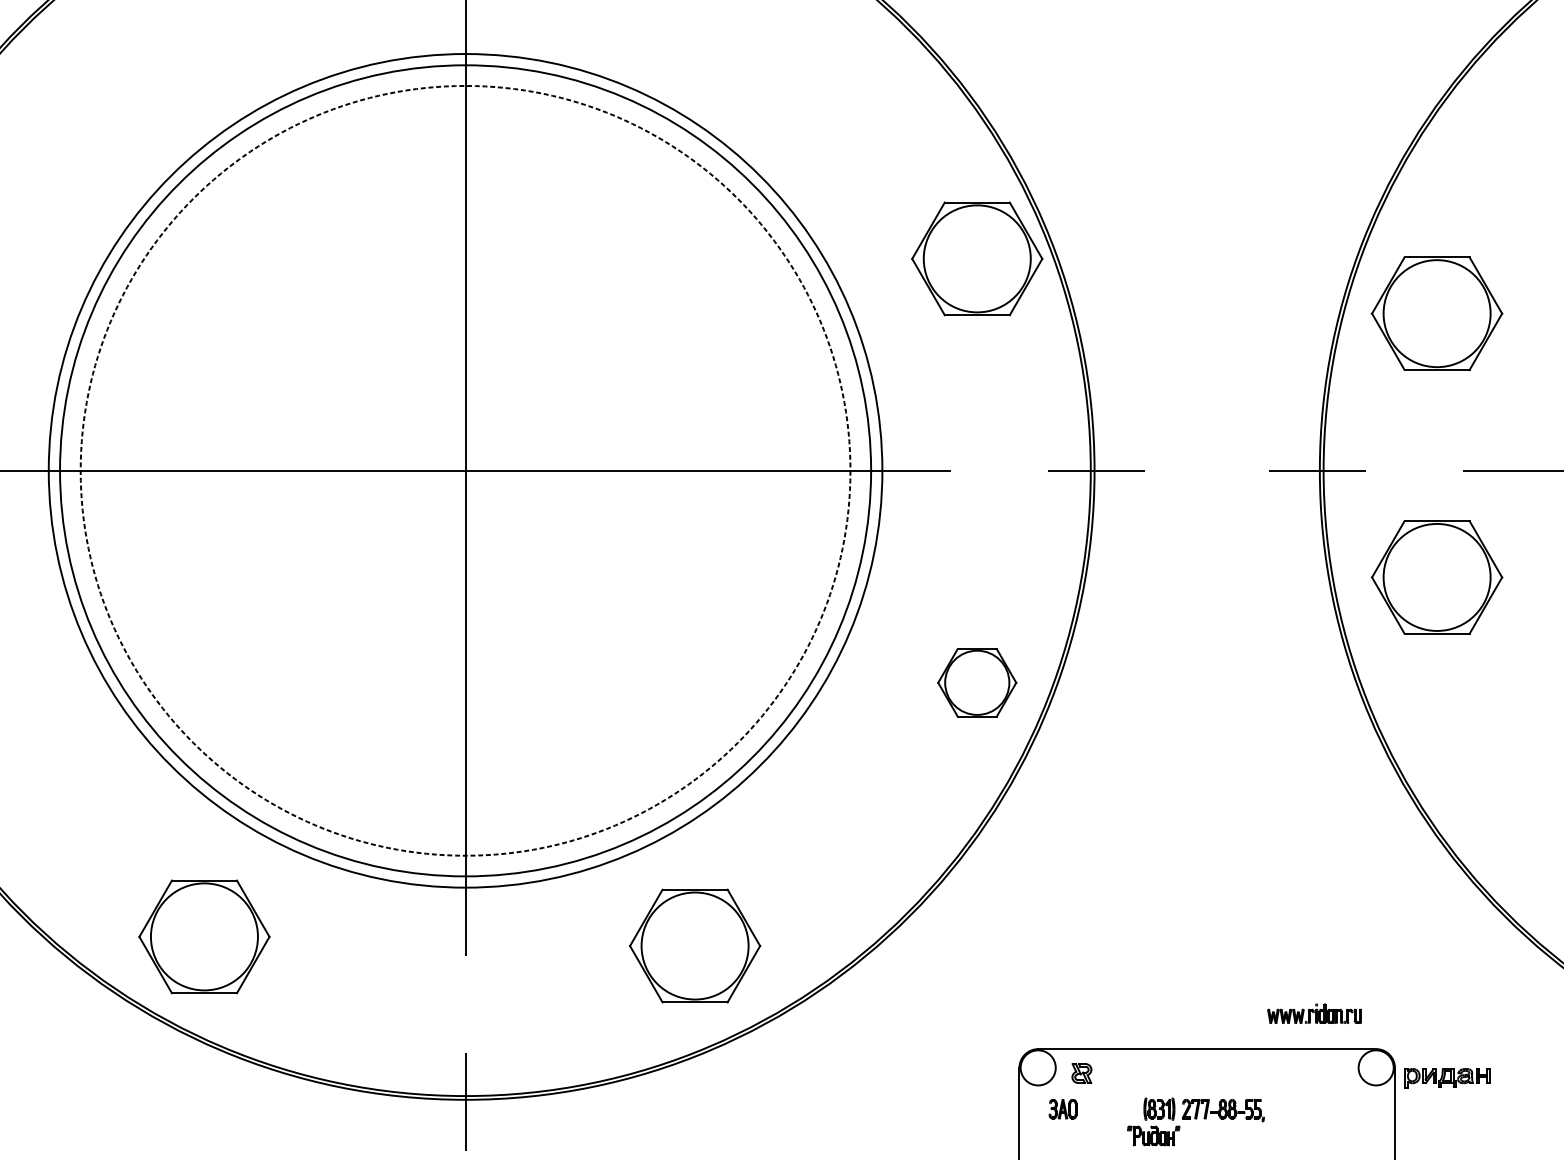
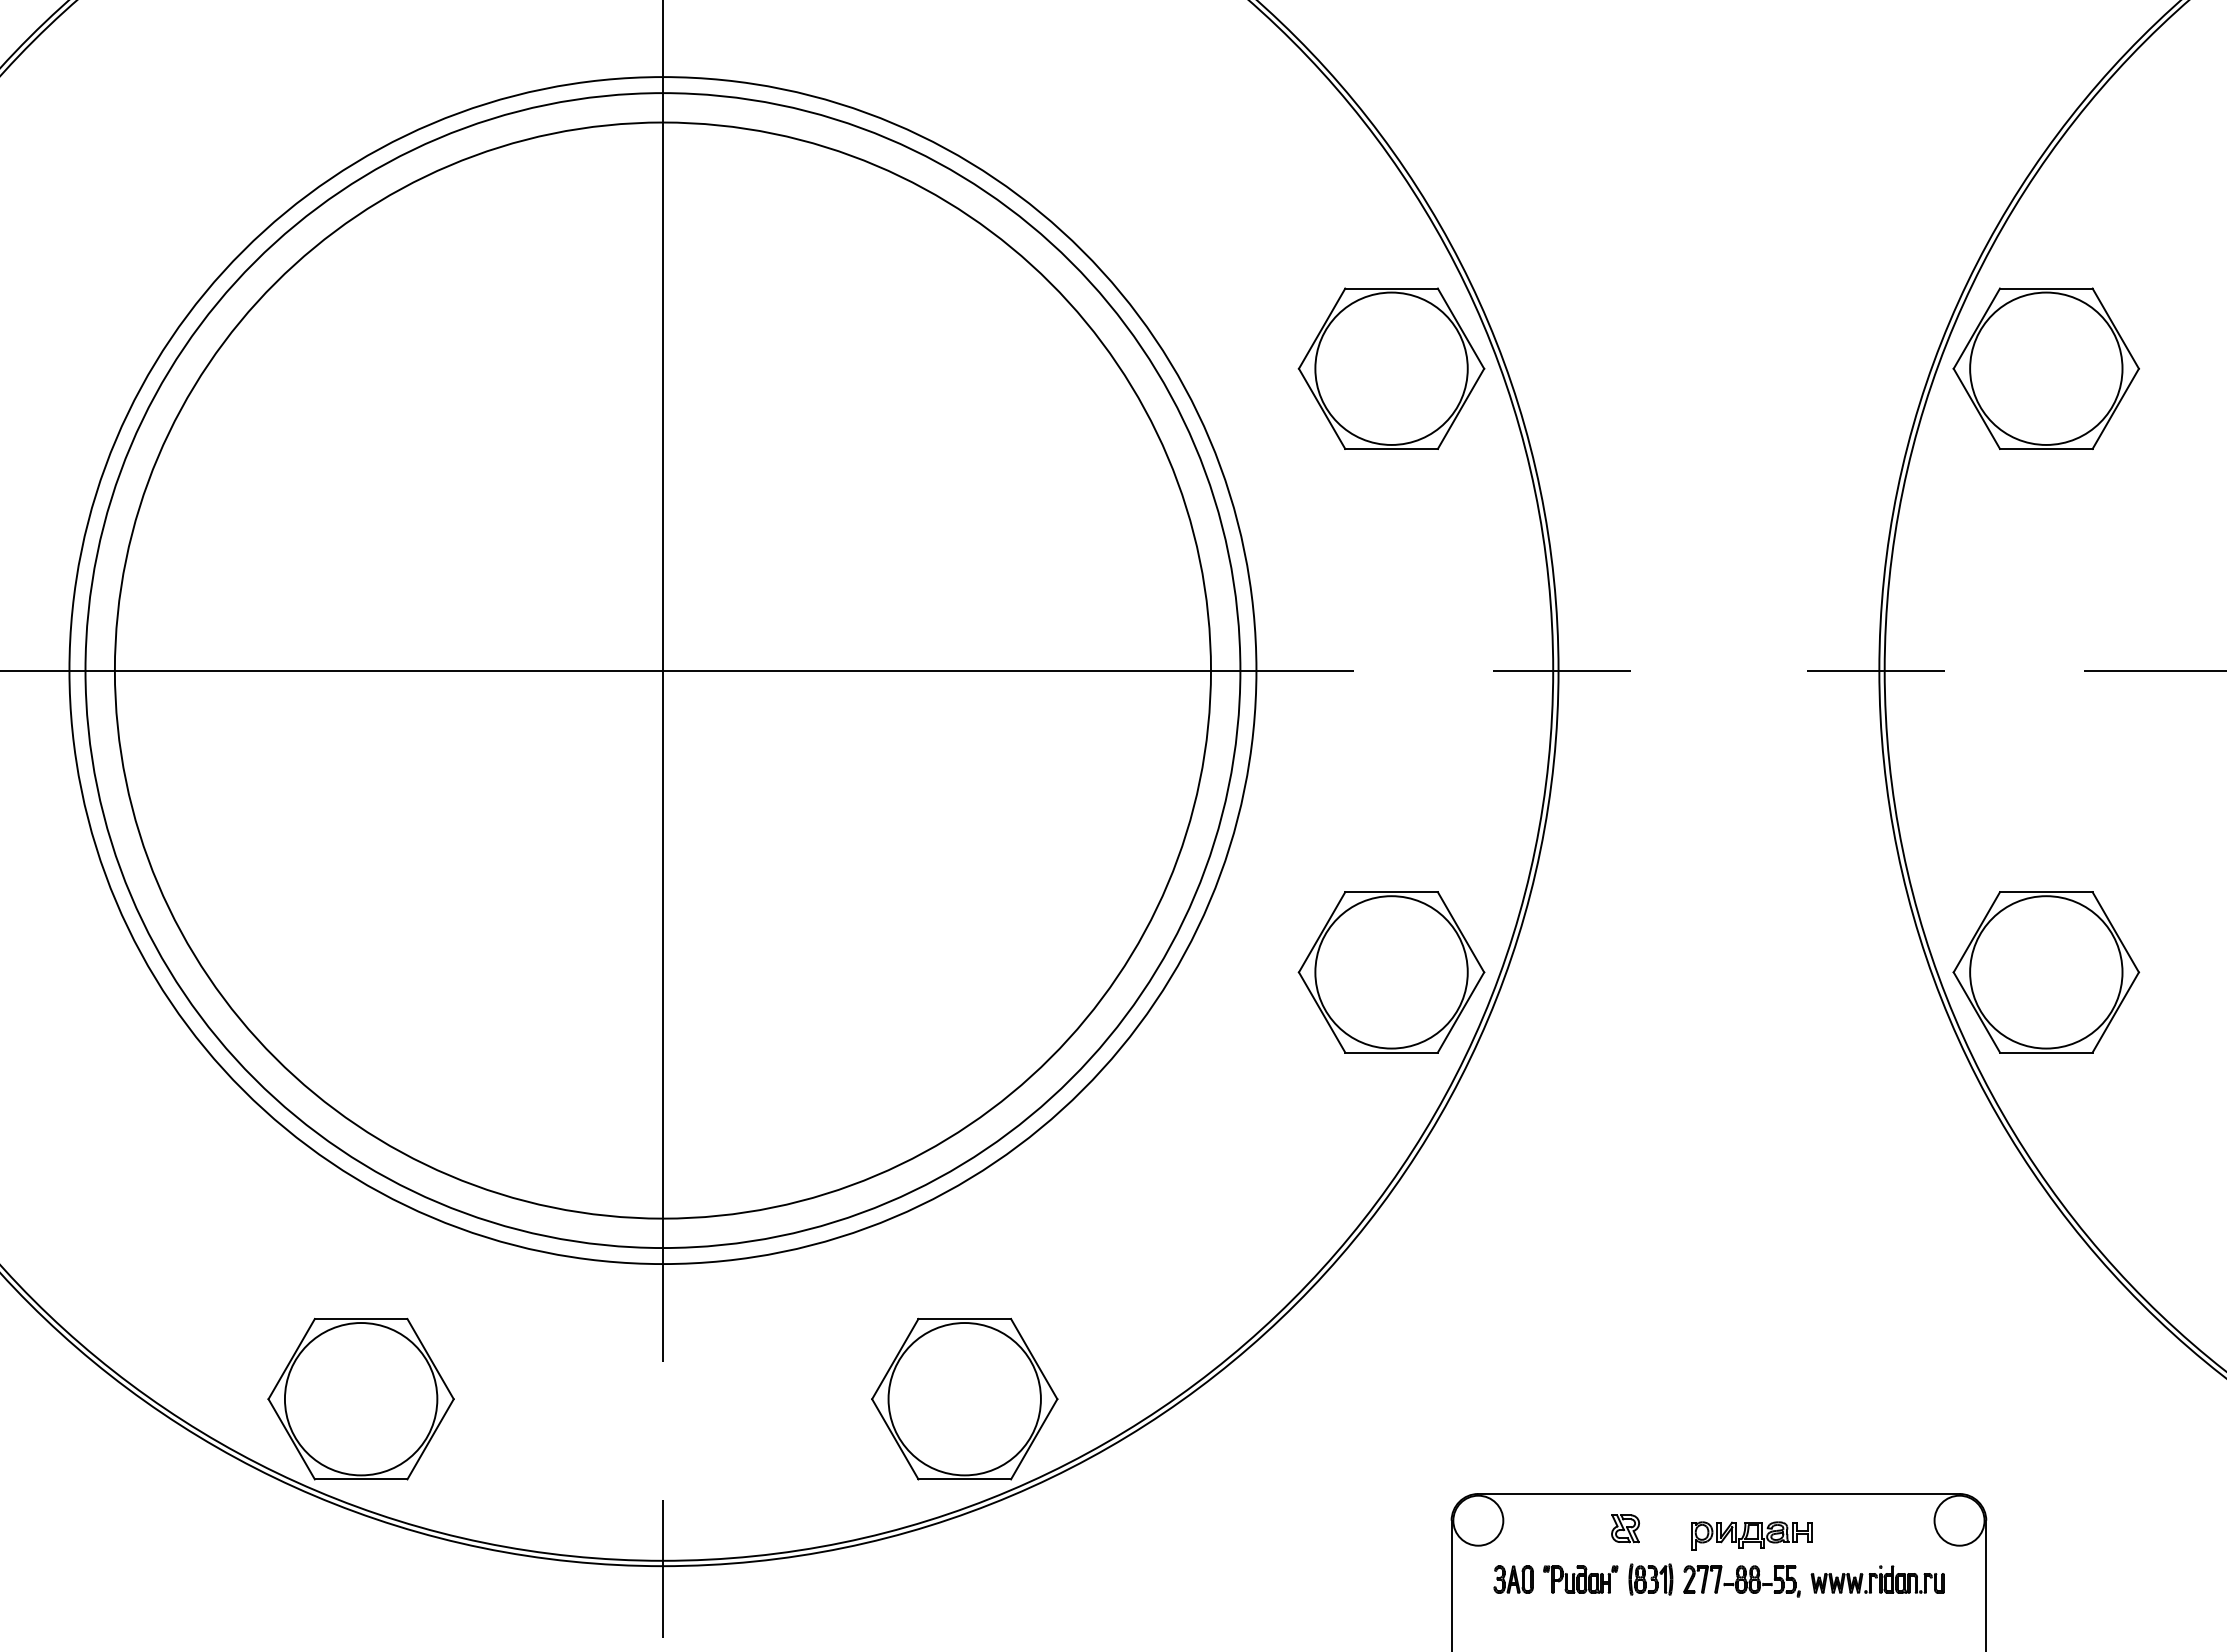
part: (1436, 313) -> (2045, 368), moved
circle: (465, 470) -> (662, 670), dashed -> solid
part: (1437, 577) -> (2046, 972), moved
part: (977, 682) -> (1391, 972), size x1.67
part: (204, 937) -> (360, 1399), moved
part: (694, 946) -> (964, 1399), moved
part: (1314, 1013) -> (1877, 1579), moved
part: (1081, 1073) -> (1625, 1528), moved
part: (1447, 1078) -> (1751, 1535), moved
part: (1153, 1135) -> (1580, 1579), moved

